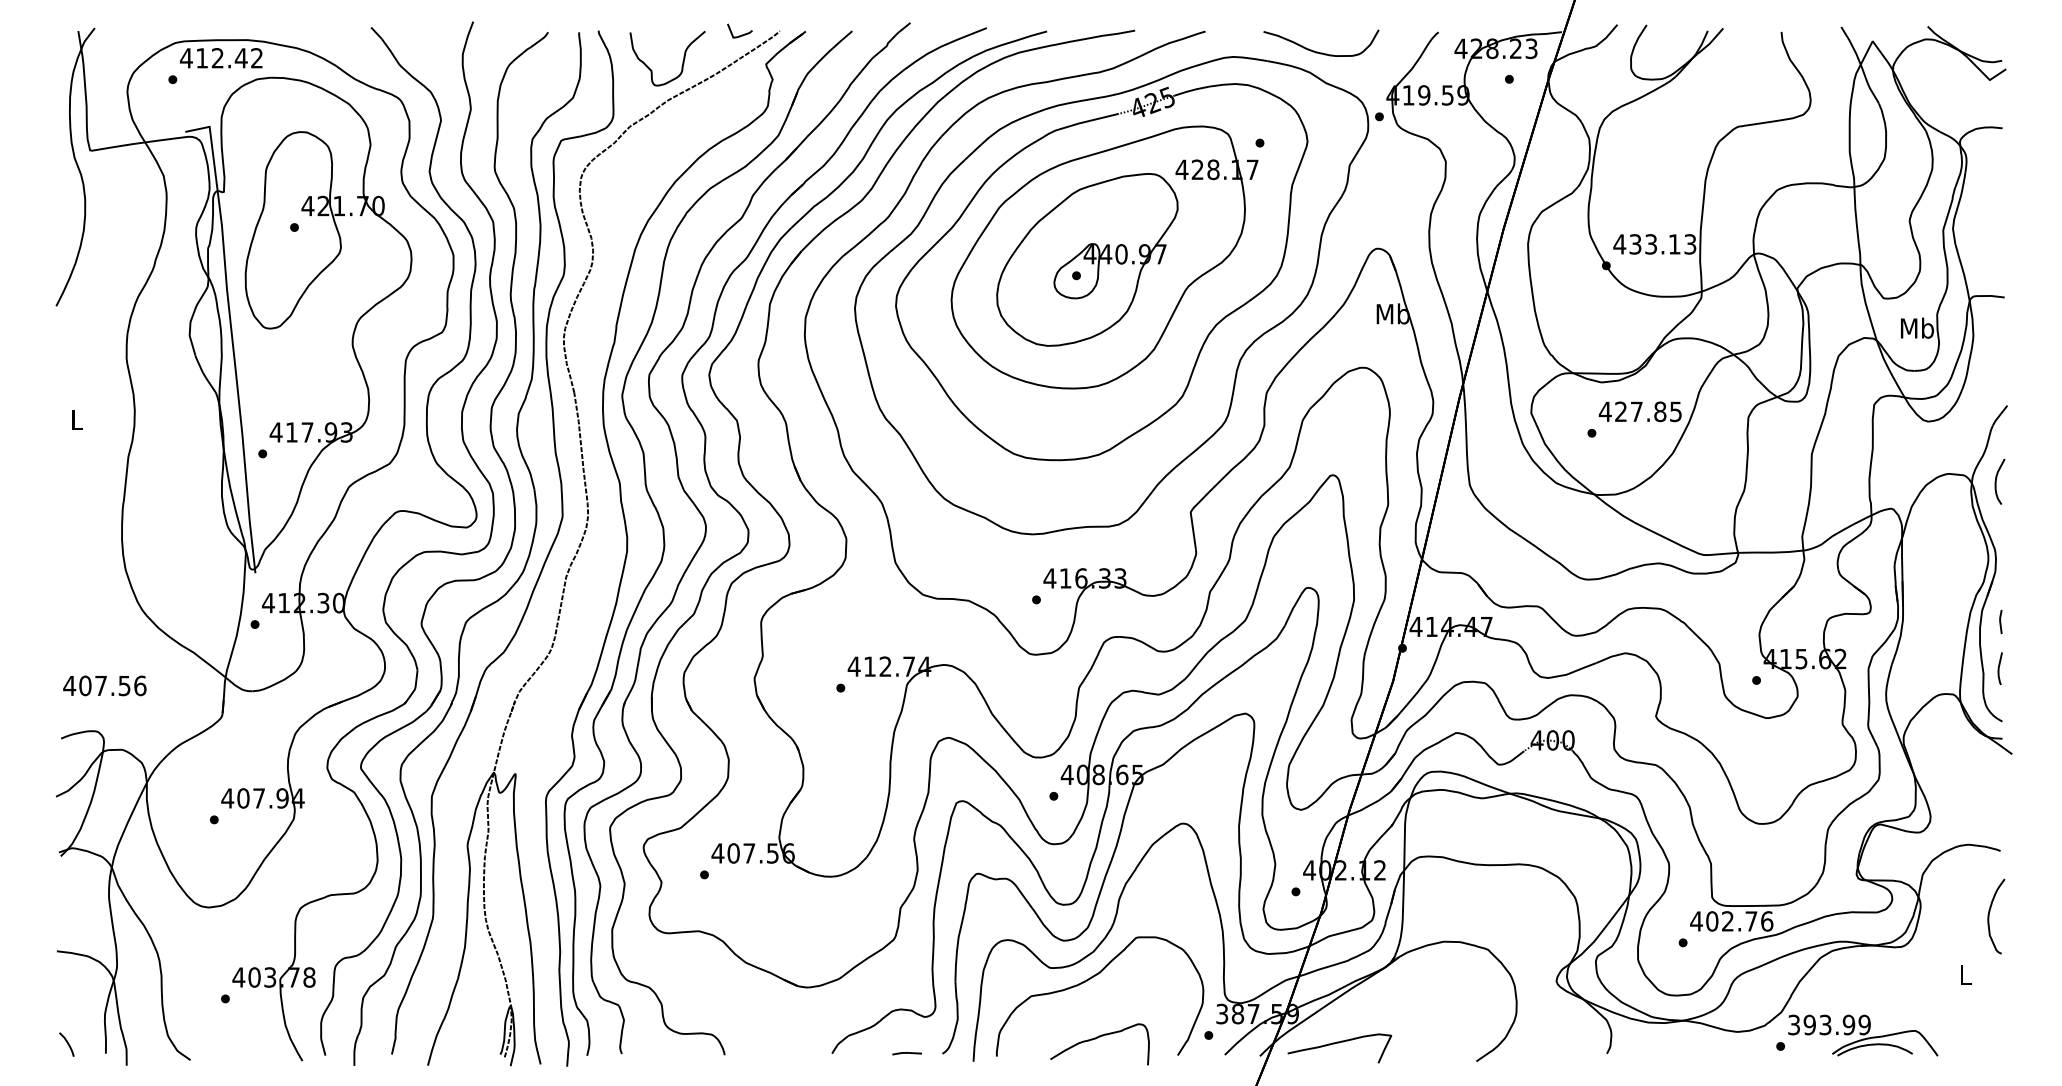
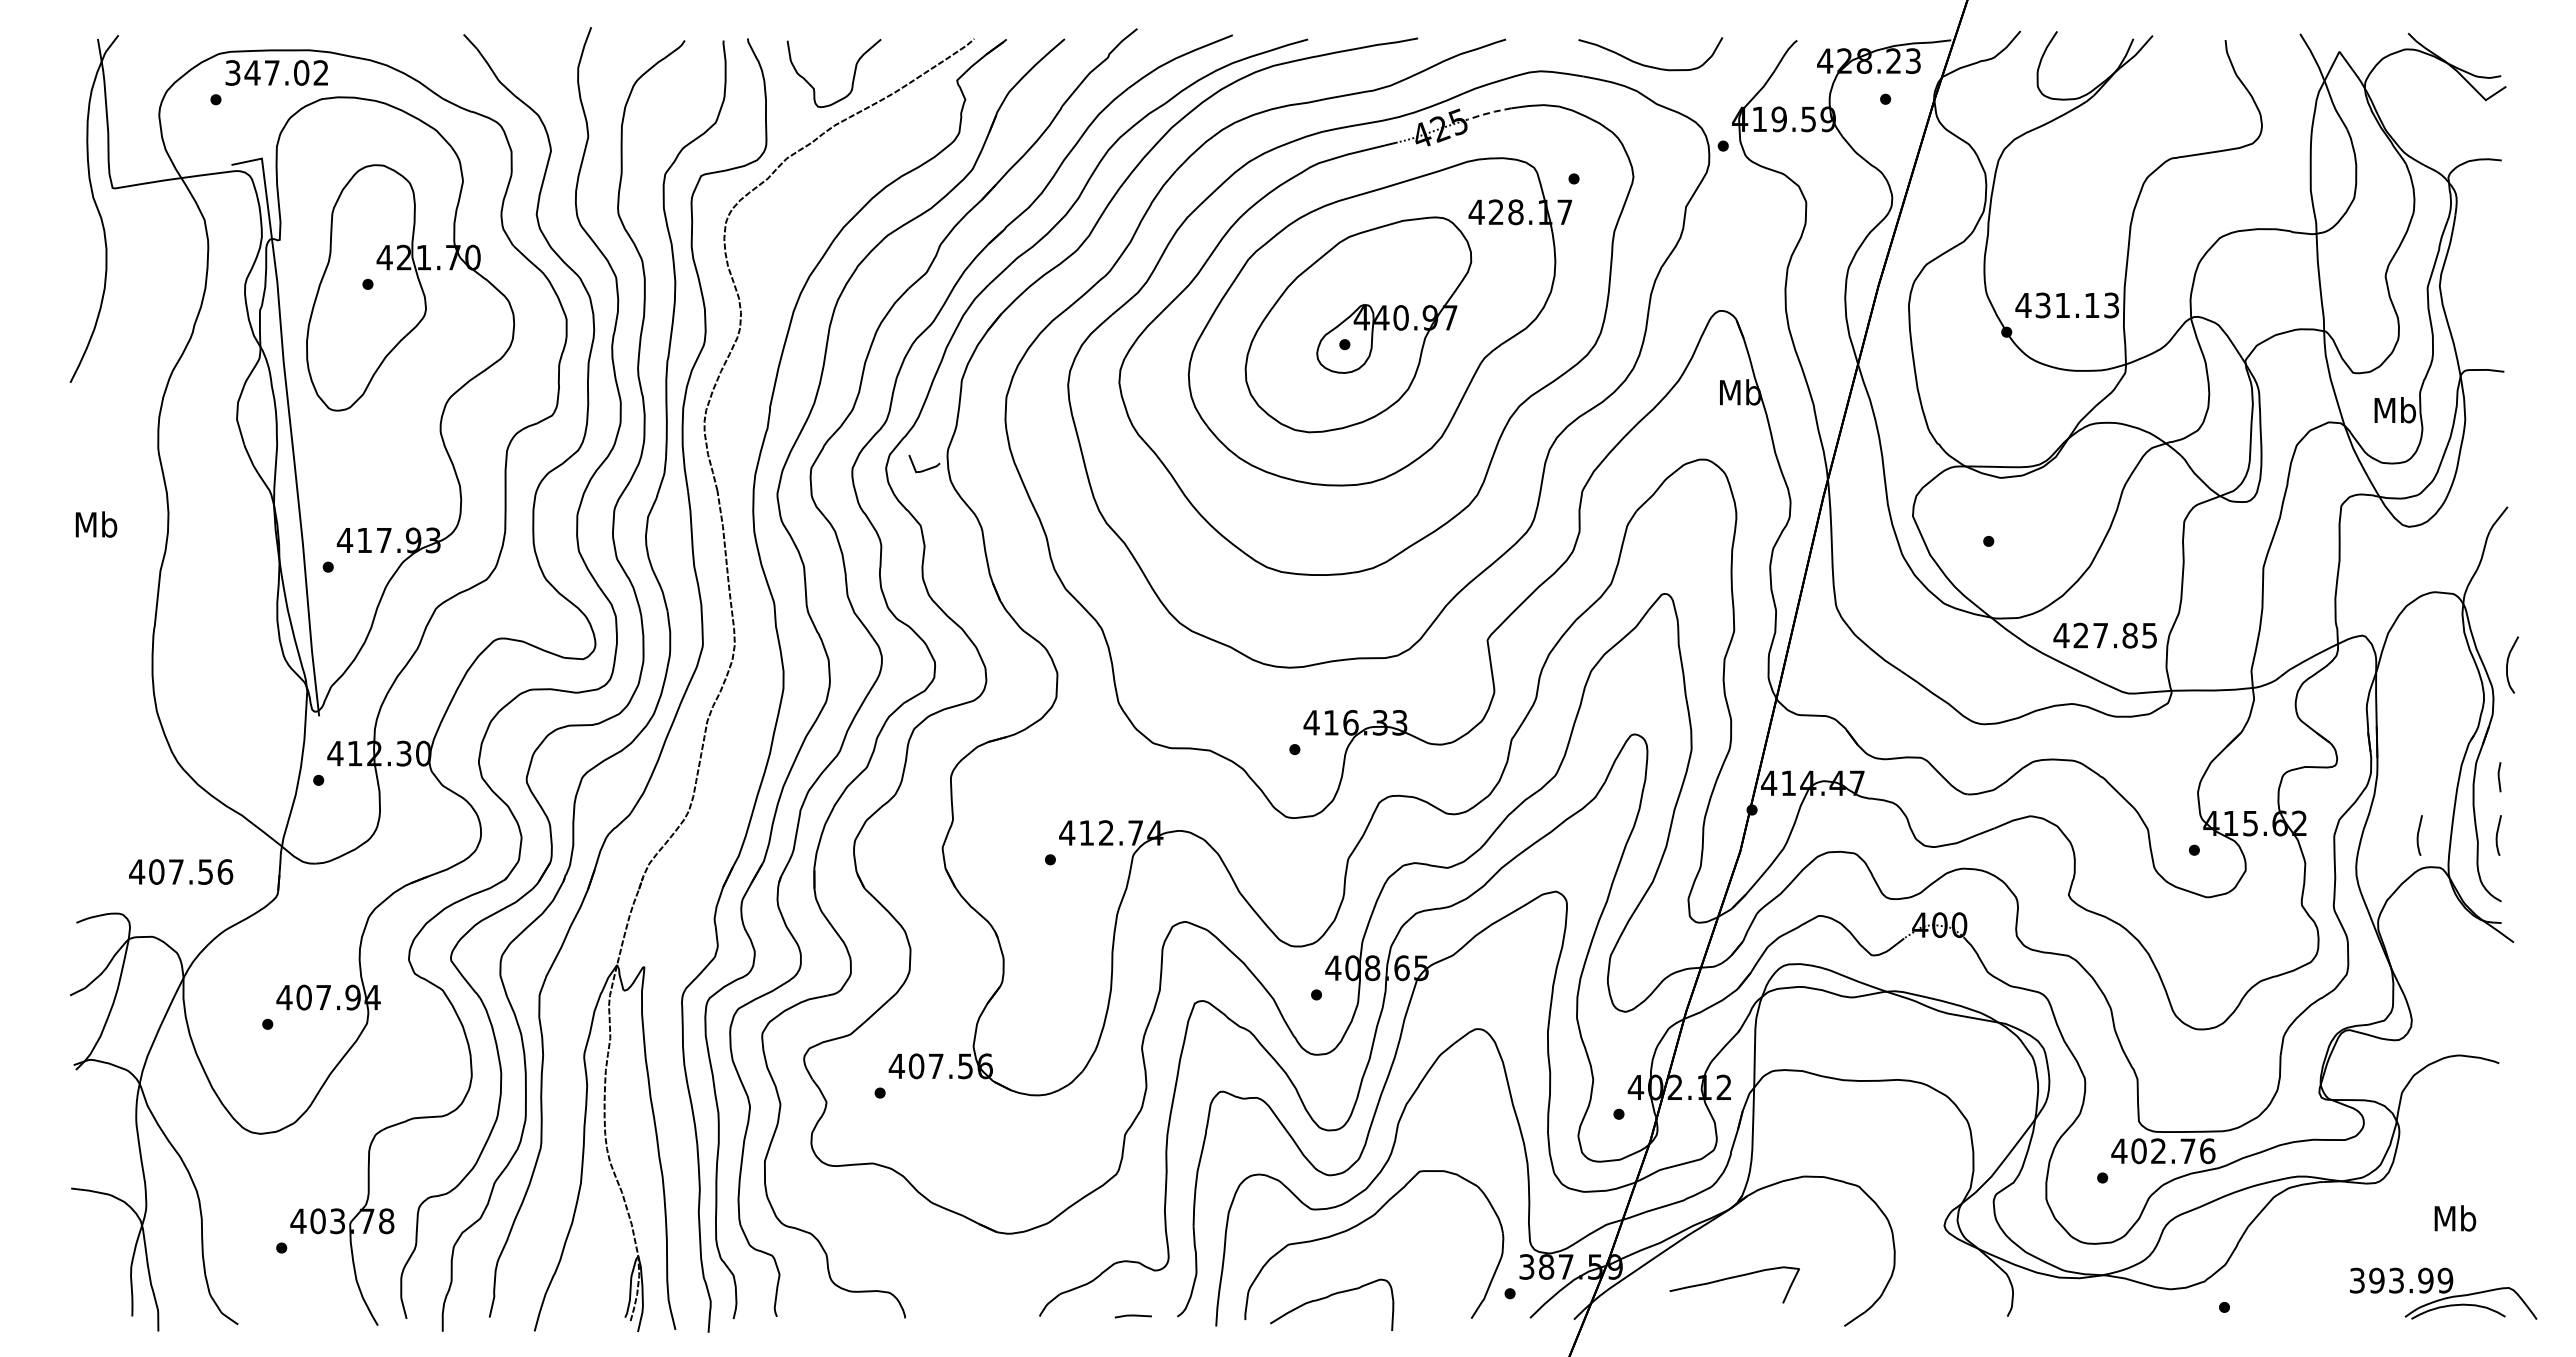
curve: (741, 34) -> (926, 468), moved
text: (213, 57) -> (266, 72), 412.42 -> 347.02
line: (1191, 90) -> (1488, 113), solid -> dashed
text: (1650, 244) -> (2062, 305), 433.13 -> 431.13
text: (1639, 411) -> (2104, 635), moved
text: (77, 419) -> (96, 524), L -> Mb
curve: (1996, 481) -> (2508, 664), moved
curve: (1935, 668) -> (2418, 835), added
text: (105, 685) -> (181, 871), moved
curve: (1989, 916) -> (2485, 1144), removed
text: (1965, 975) -> (2455, 1218), L -> Mb
part: (1863, 1035) -> (2443, 1293), moved
curve: (1097, 1038) -> (1328, 1297), moved
curve: (1338, 1043) -> (1733, 1278), moved
curve: (67, 1044) -> (84, 1304), removed

